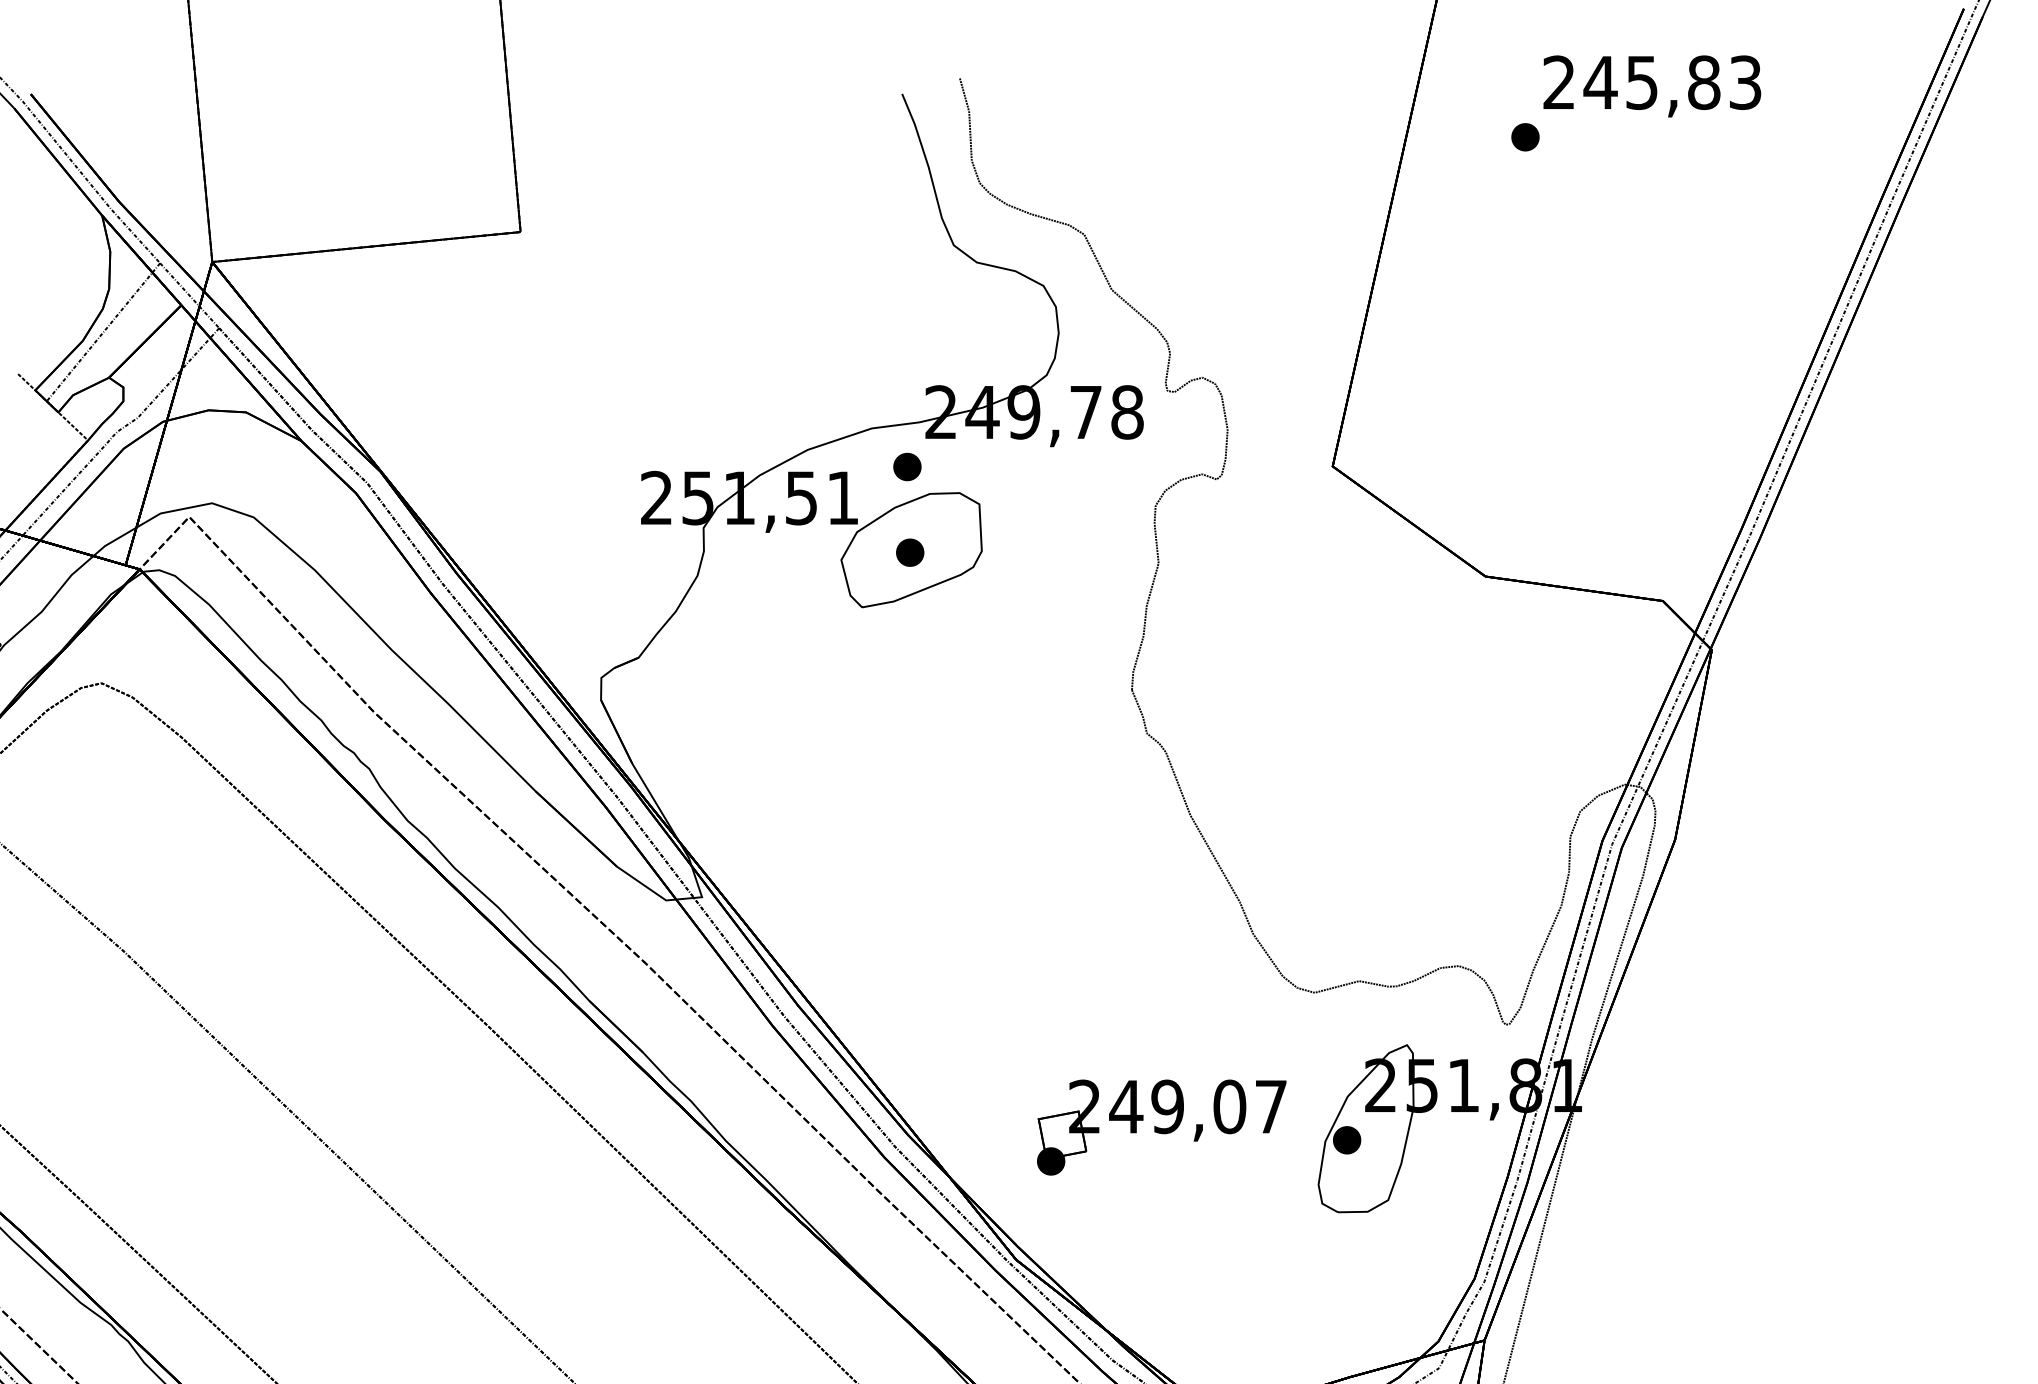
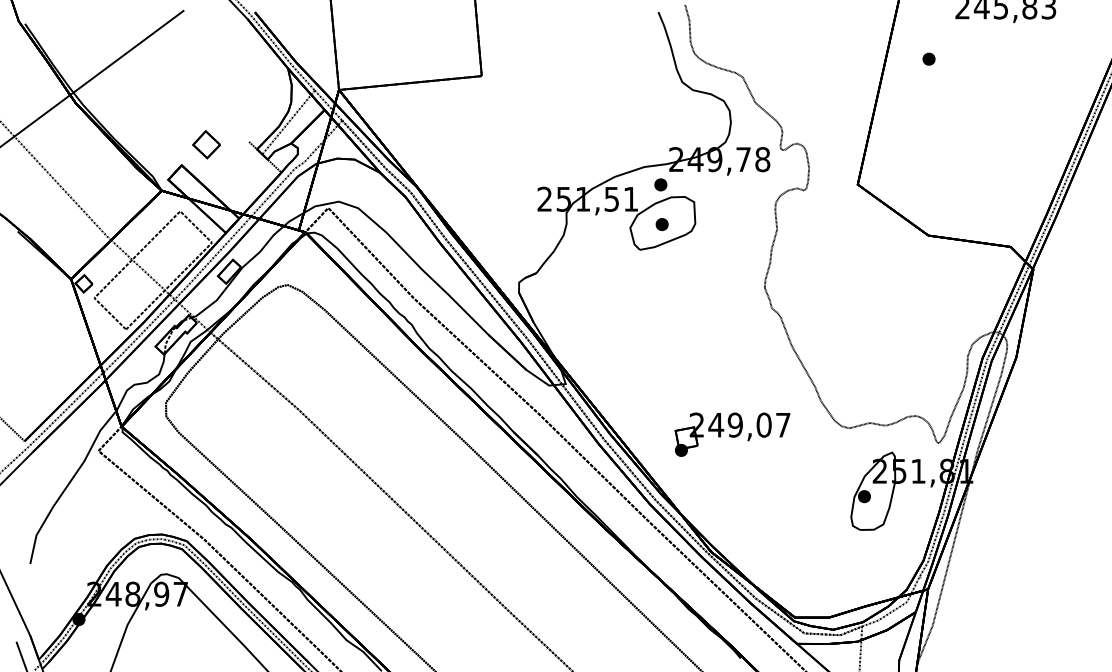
part: (1524, 135) -> (928, 58), moved
part: (1161, 1127) -> (732, 434), moved

